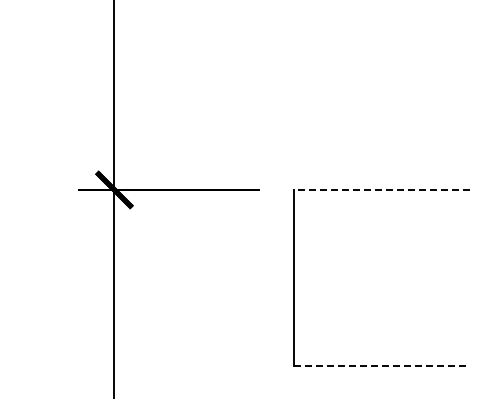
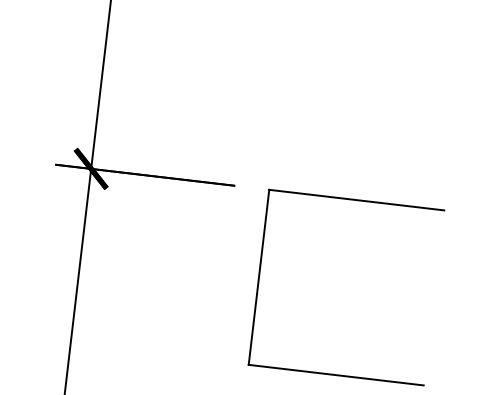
line: (381, 189) -> (356, 199), dashed -> solid
line: (382, 366) -> (336, 375), dashed -> solid

